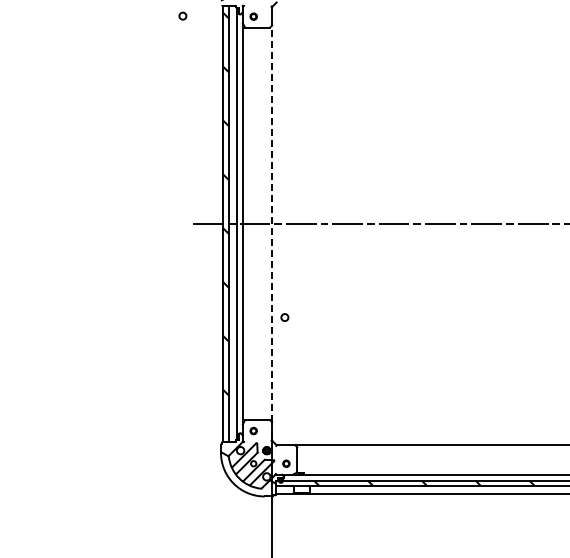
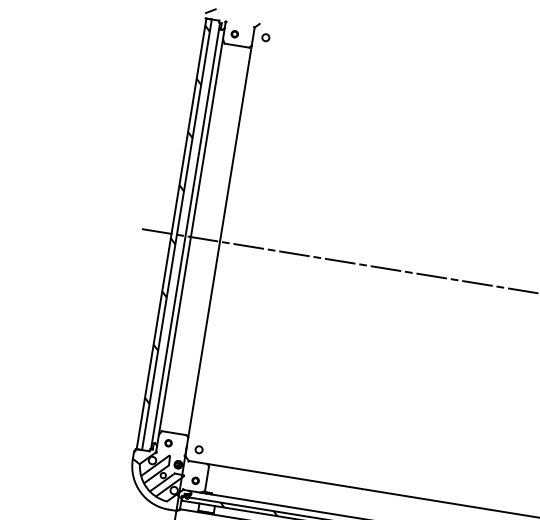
circle: (182, 15) -> (265, 37), moved
line: (272, 223) -> (220, 241), dashed -> solid
circle: (284, 317) -> (198, 449), moved

